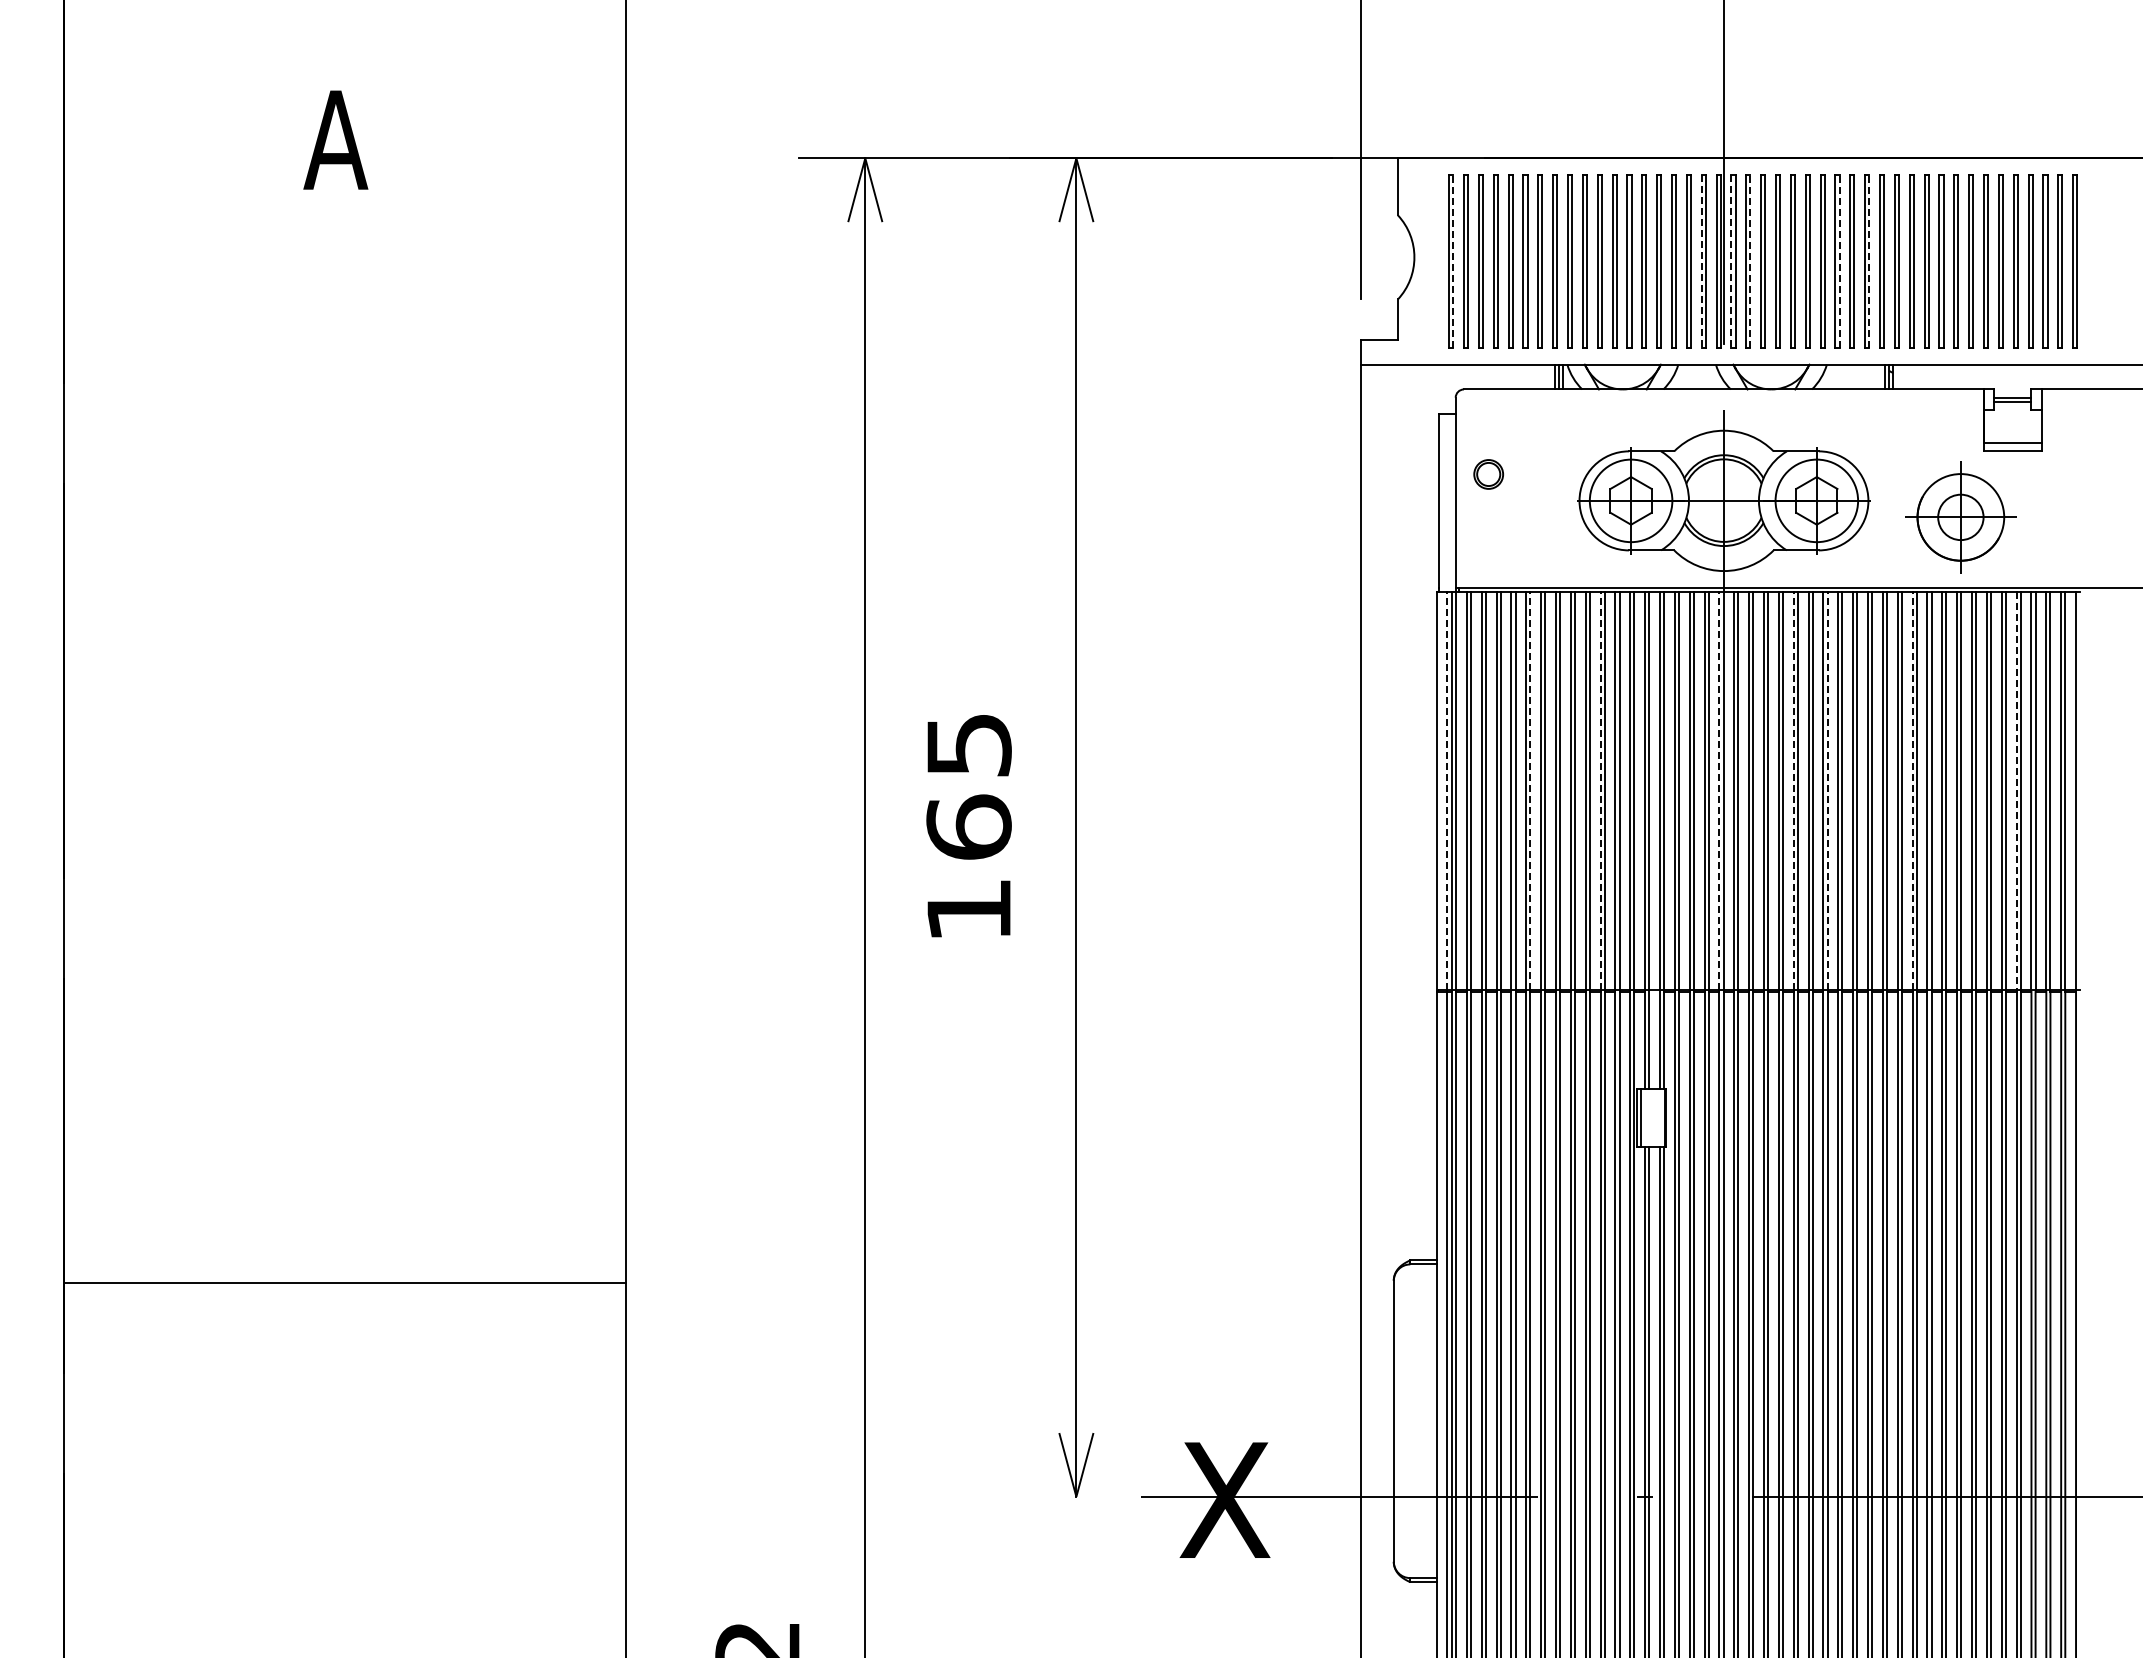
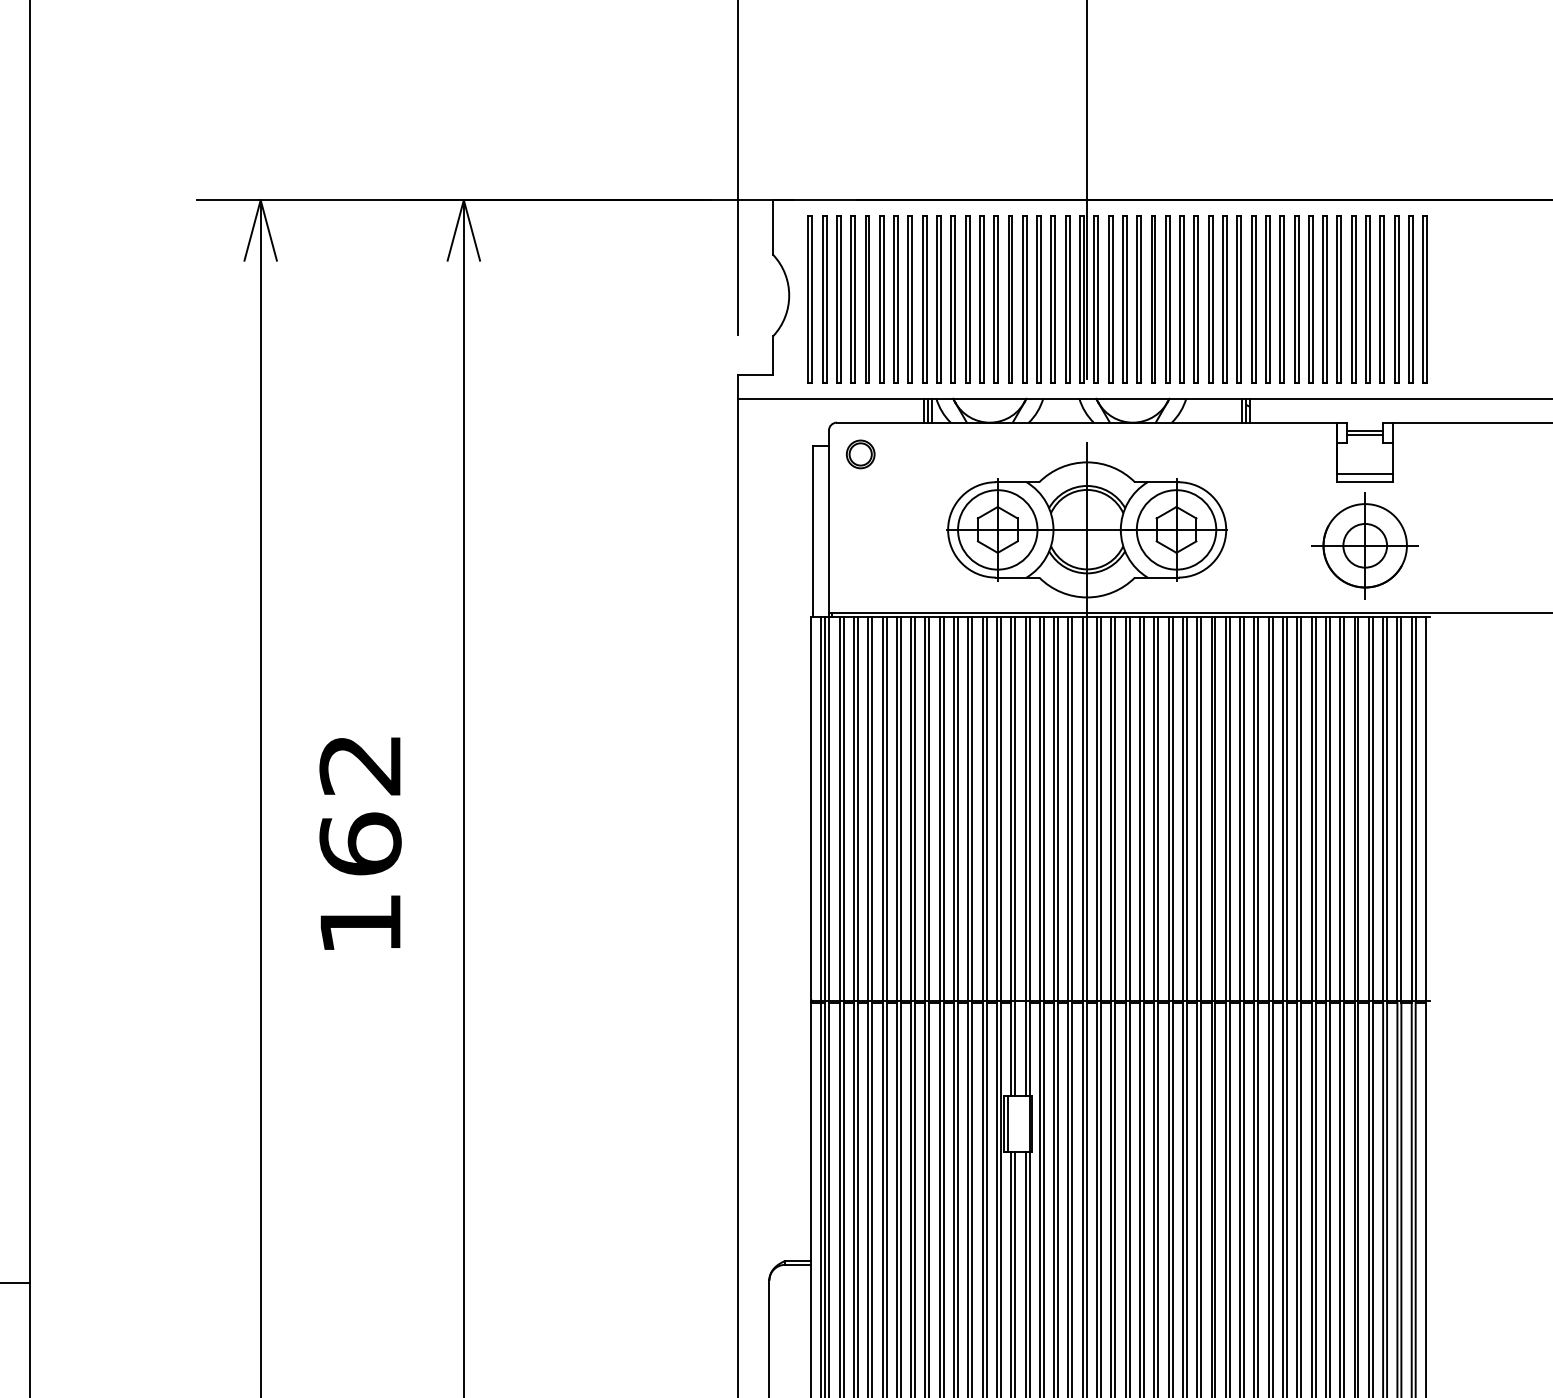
part: (1435, 261) -> (809, 299), added
line: (1453, 261) -> (826, 299), dashed -> solid
line: (1701, 261) -> (1065, 299), dashed -> solid
line: (1731, 261) -> (1094, 299), dashed -> solid
line: (1750, 261) -> (1112, 299), dashed -> solid
line: (1839, 261) -> (1198, 299), dashed -> solid
line: (1869, 261) -> (1227, 299), dashed -> solid
part: (1488, 474) -> (860, 454), moved
part: (1960, 517) -> (1364, 545), moved
text: (968, 745) -> (360, 765), 165 -> 162
line: (1447, 790) -> (821, 808), dashed -> solid
line: (1530, 790) -> (900, 808), dashed -> solid
line: (1600, 790) -> (968, 808), dashed -> solid
line: (1719, 790) -> (1082, 808), dashed -> solid
line: (1793, 790) -> (1154, 808), dashed -> solid
line: (1827, 790) -> (1186, 808), dashed -> solid
line: (1912, 790) -> (1268, 808), dashed -> solid
line: (2016, 791) -> (1368, 809), dashed -> solid

